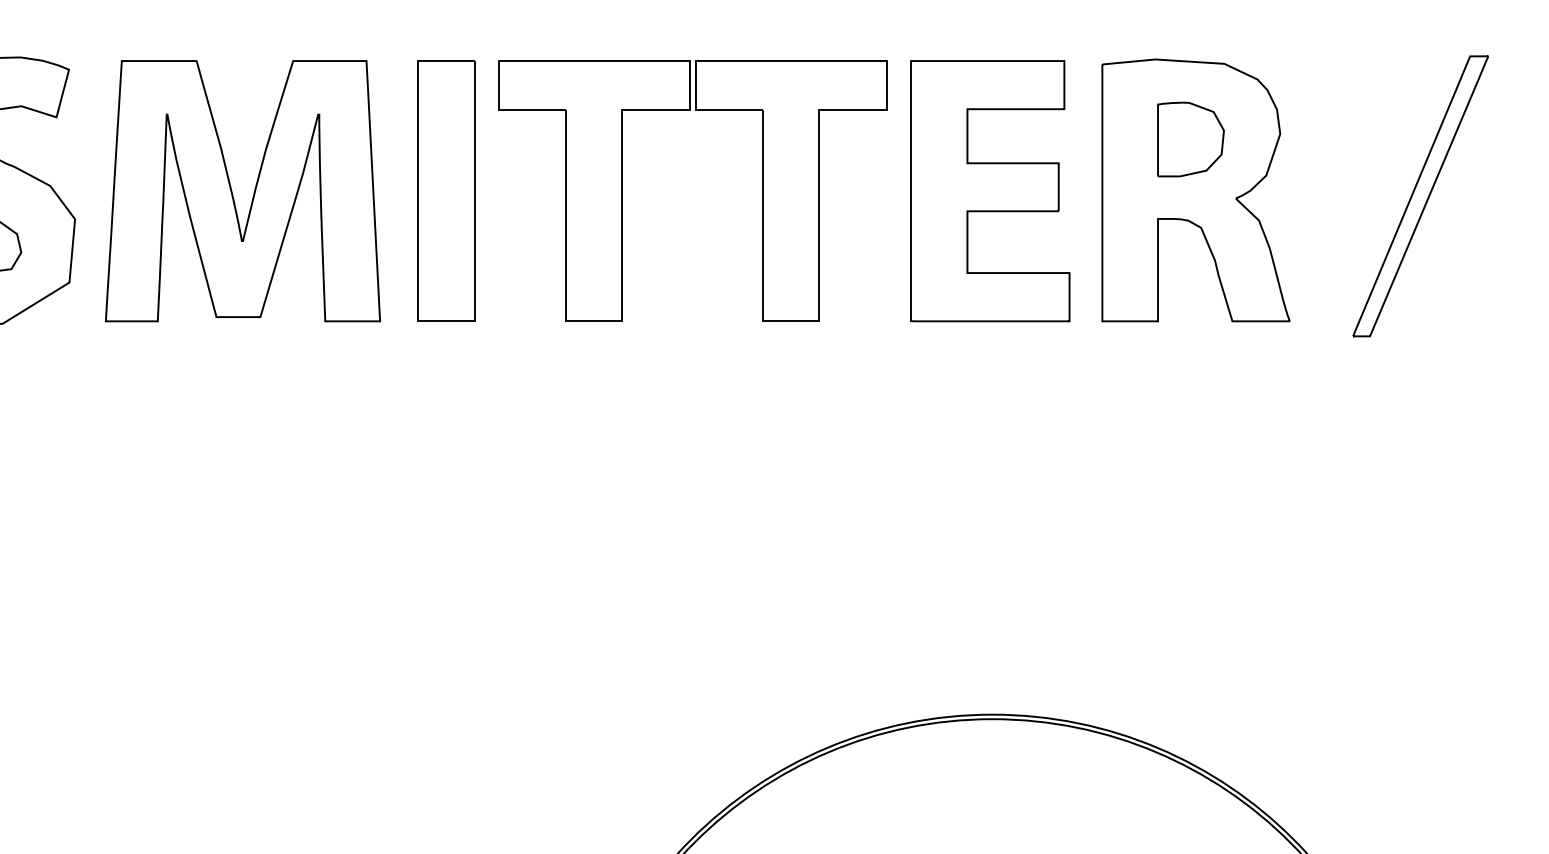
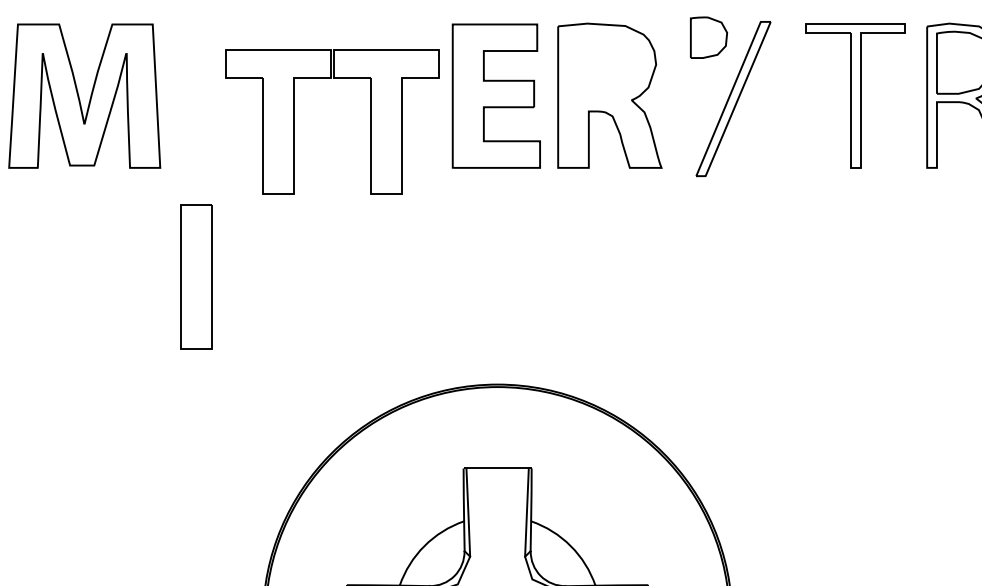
part: (1190, 139) -> (708, 37), moved
part: (445, 189) -> (196, 276), moved
part: (623, 189) -> (294, 121), moved

